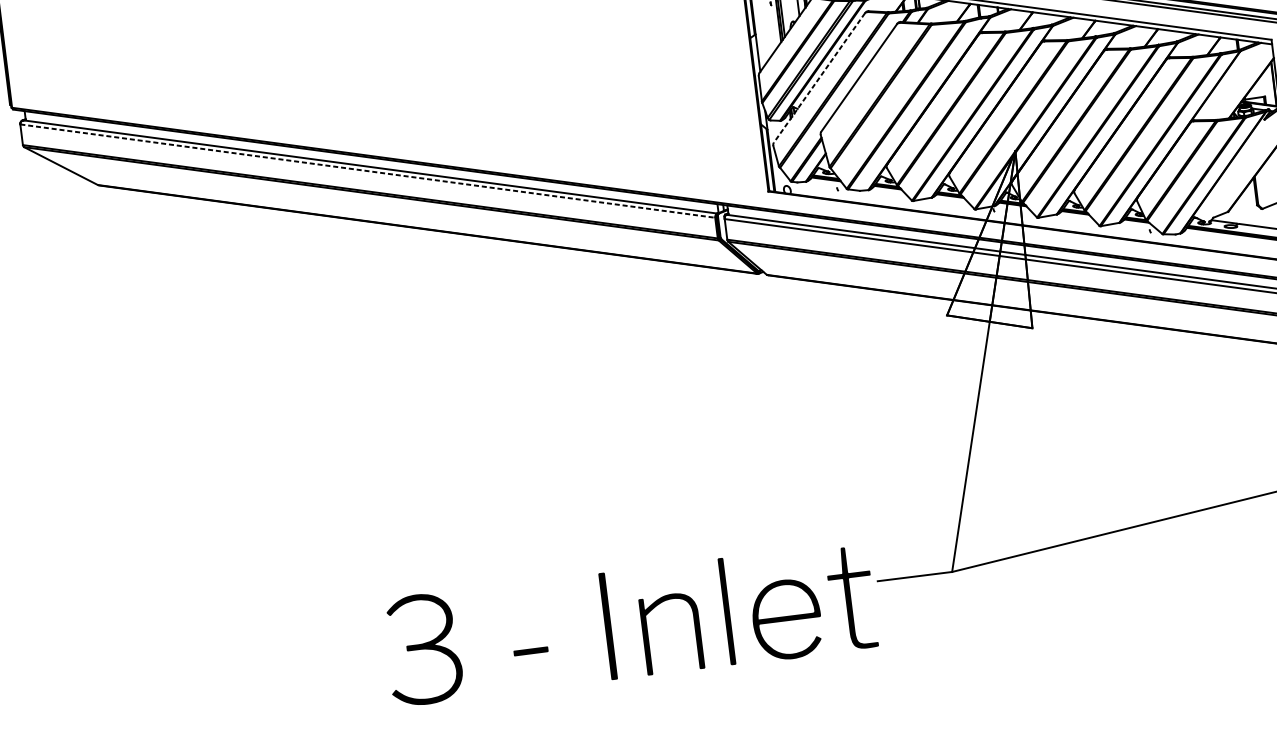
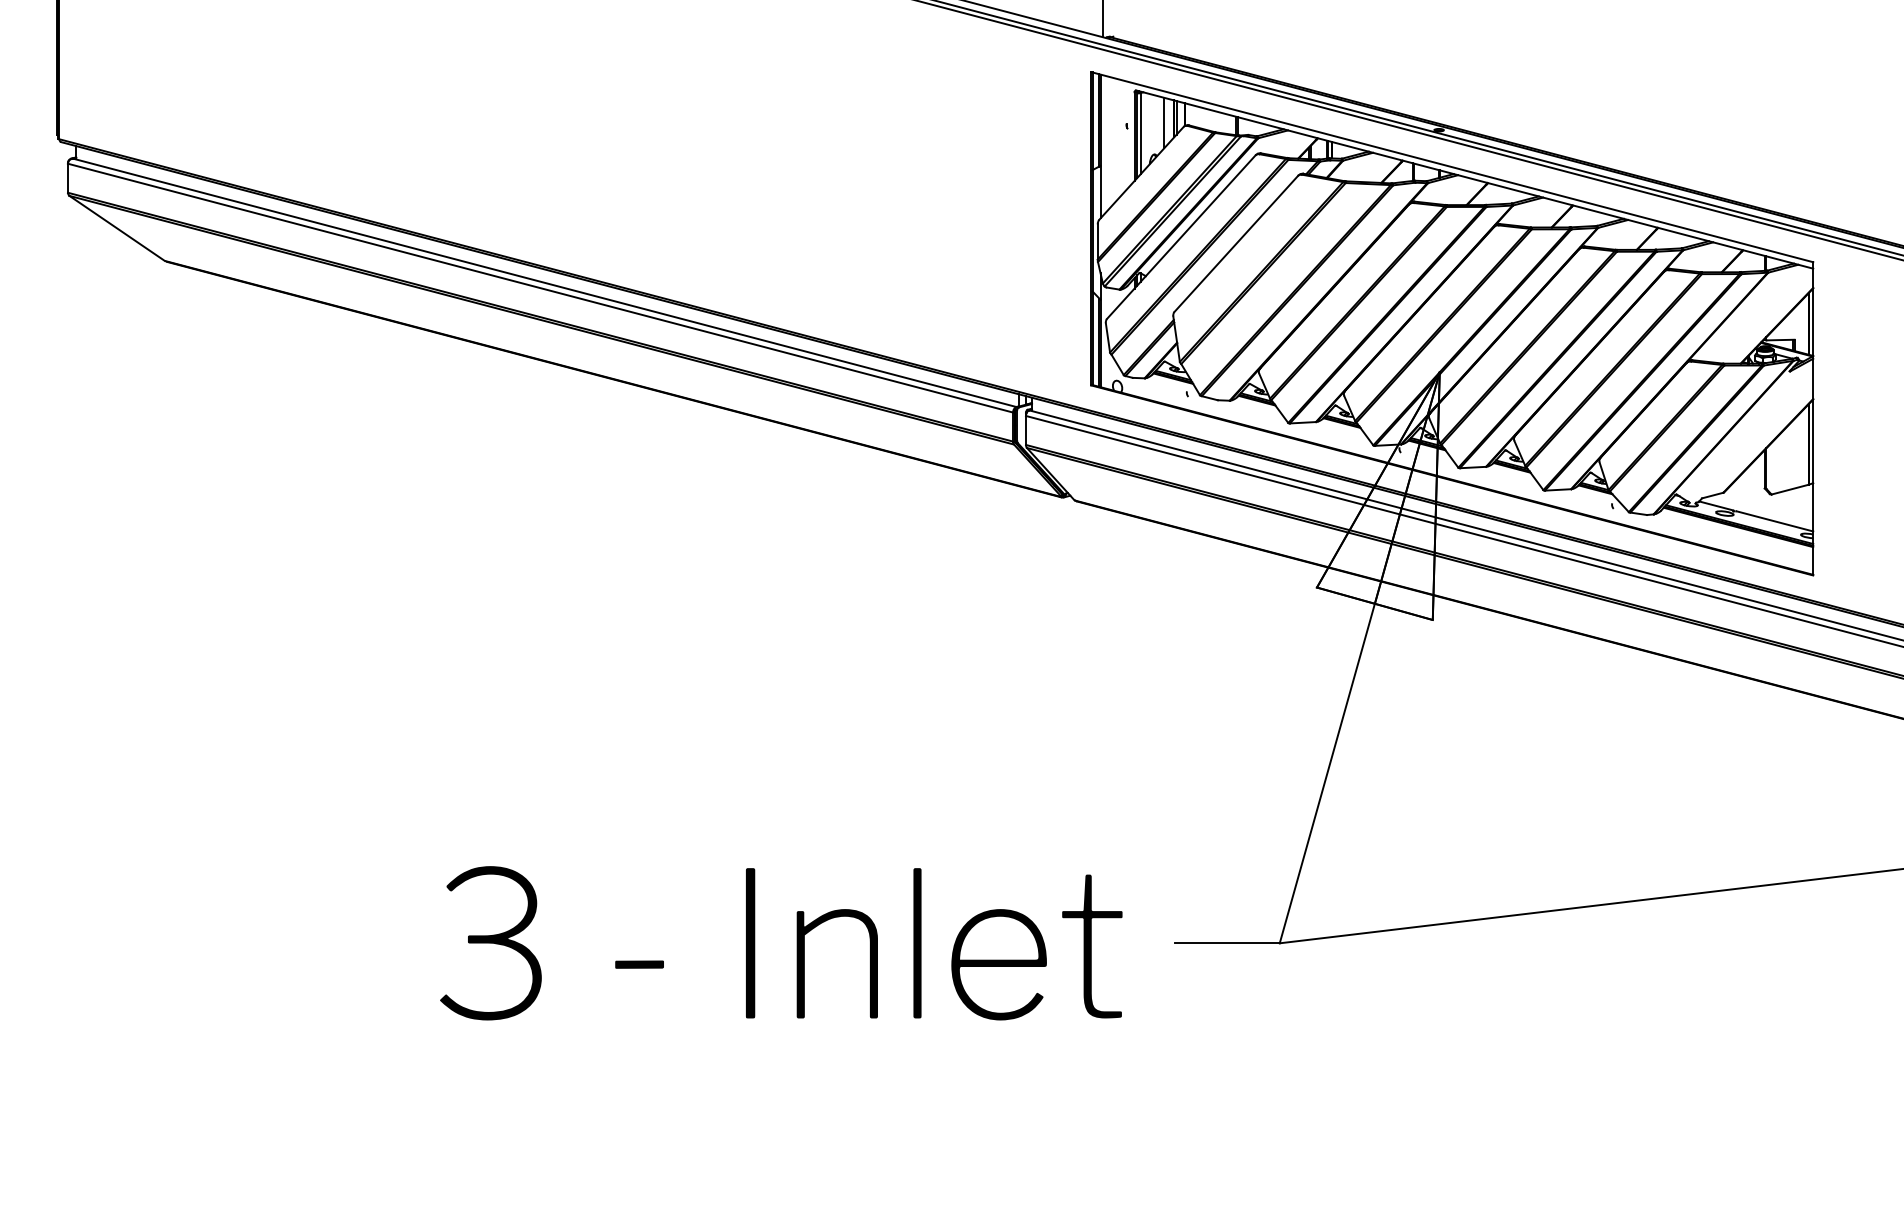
line: (818, 78) -> (1180, 237), dashed -> solid
line: (367, 171) -> (540, 288), dashed -> solid
text: (630, 623) -> (781, 943), moved

